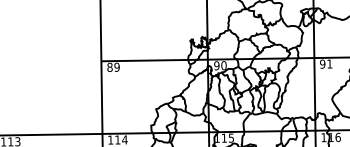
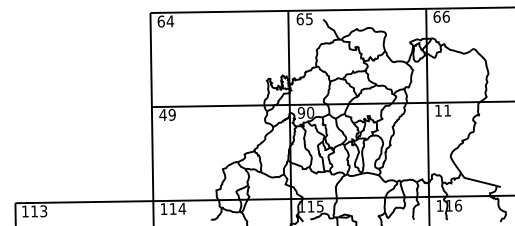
text: (321, 63) -> (437, 110), 91 -> 11
text: (109, 67) -> (162, 114), 89 -> 49

